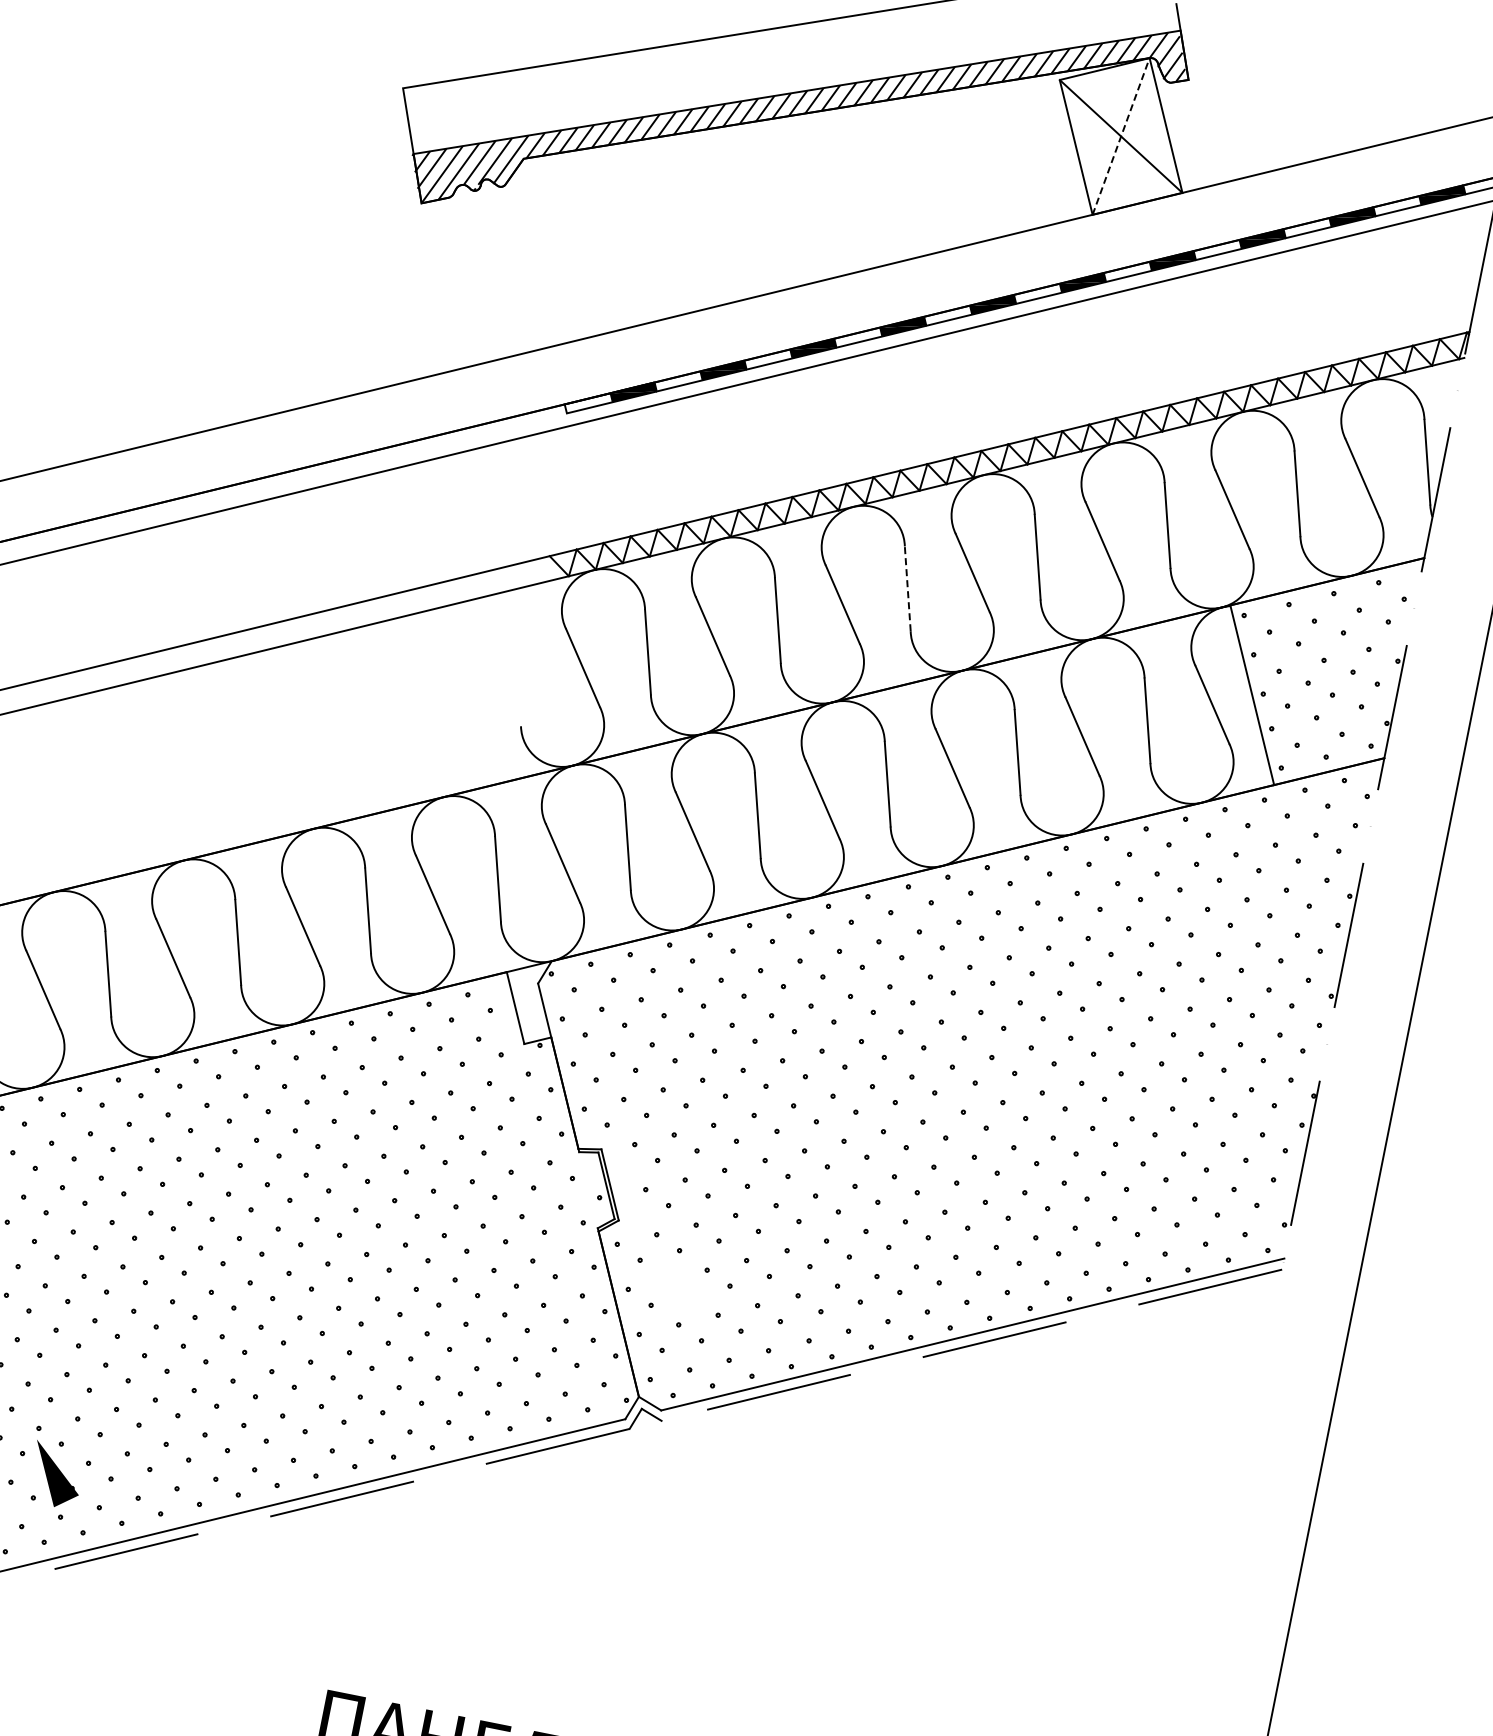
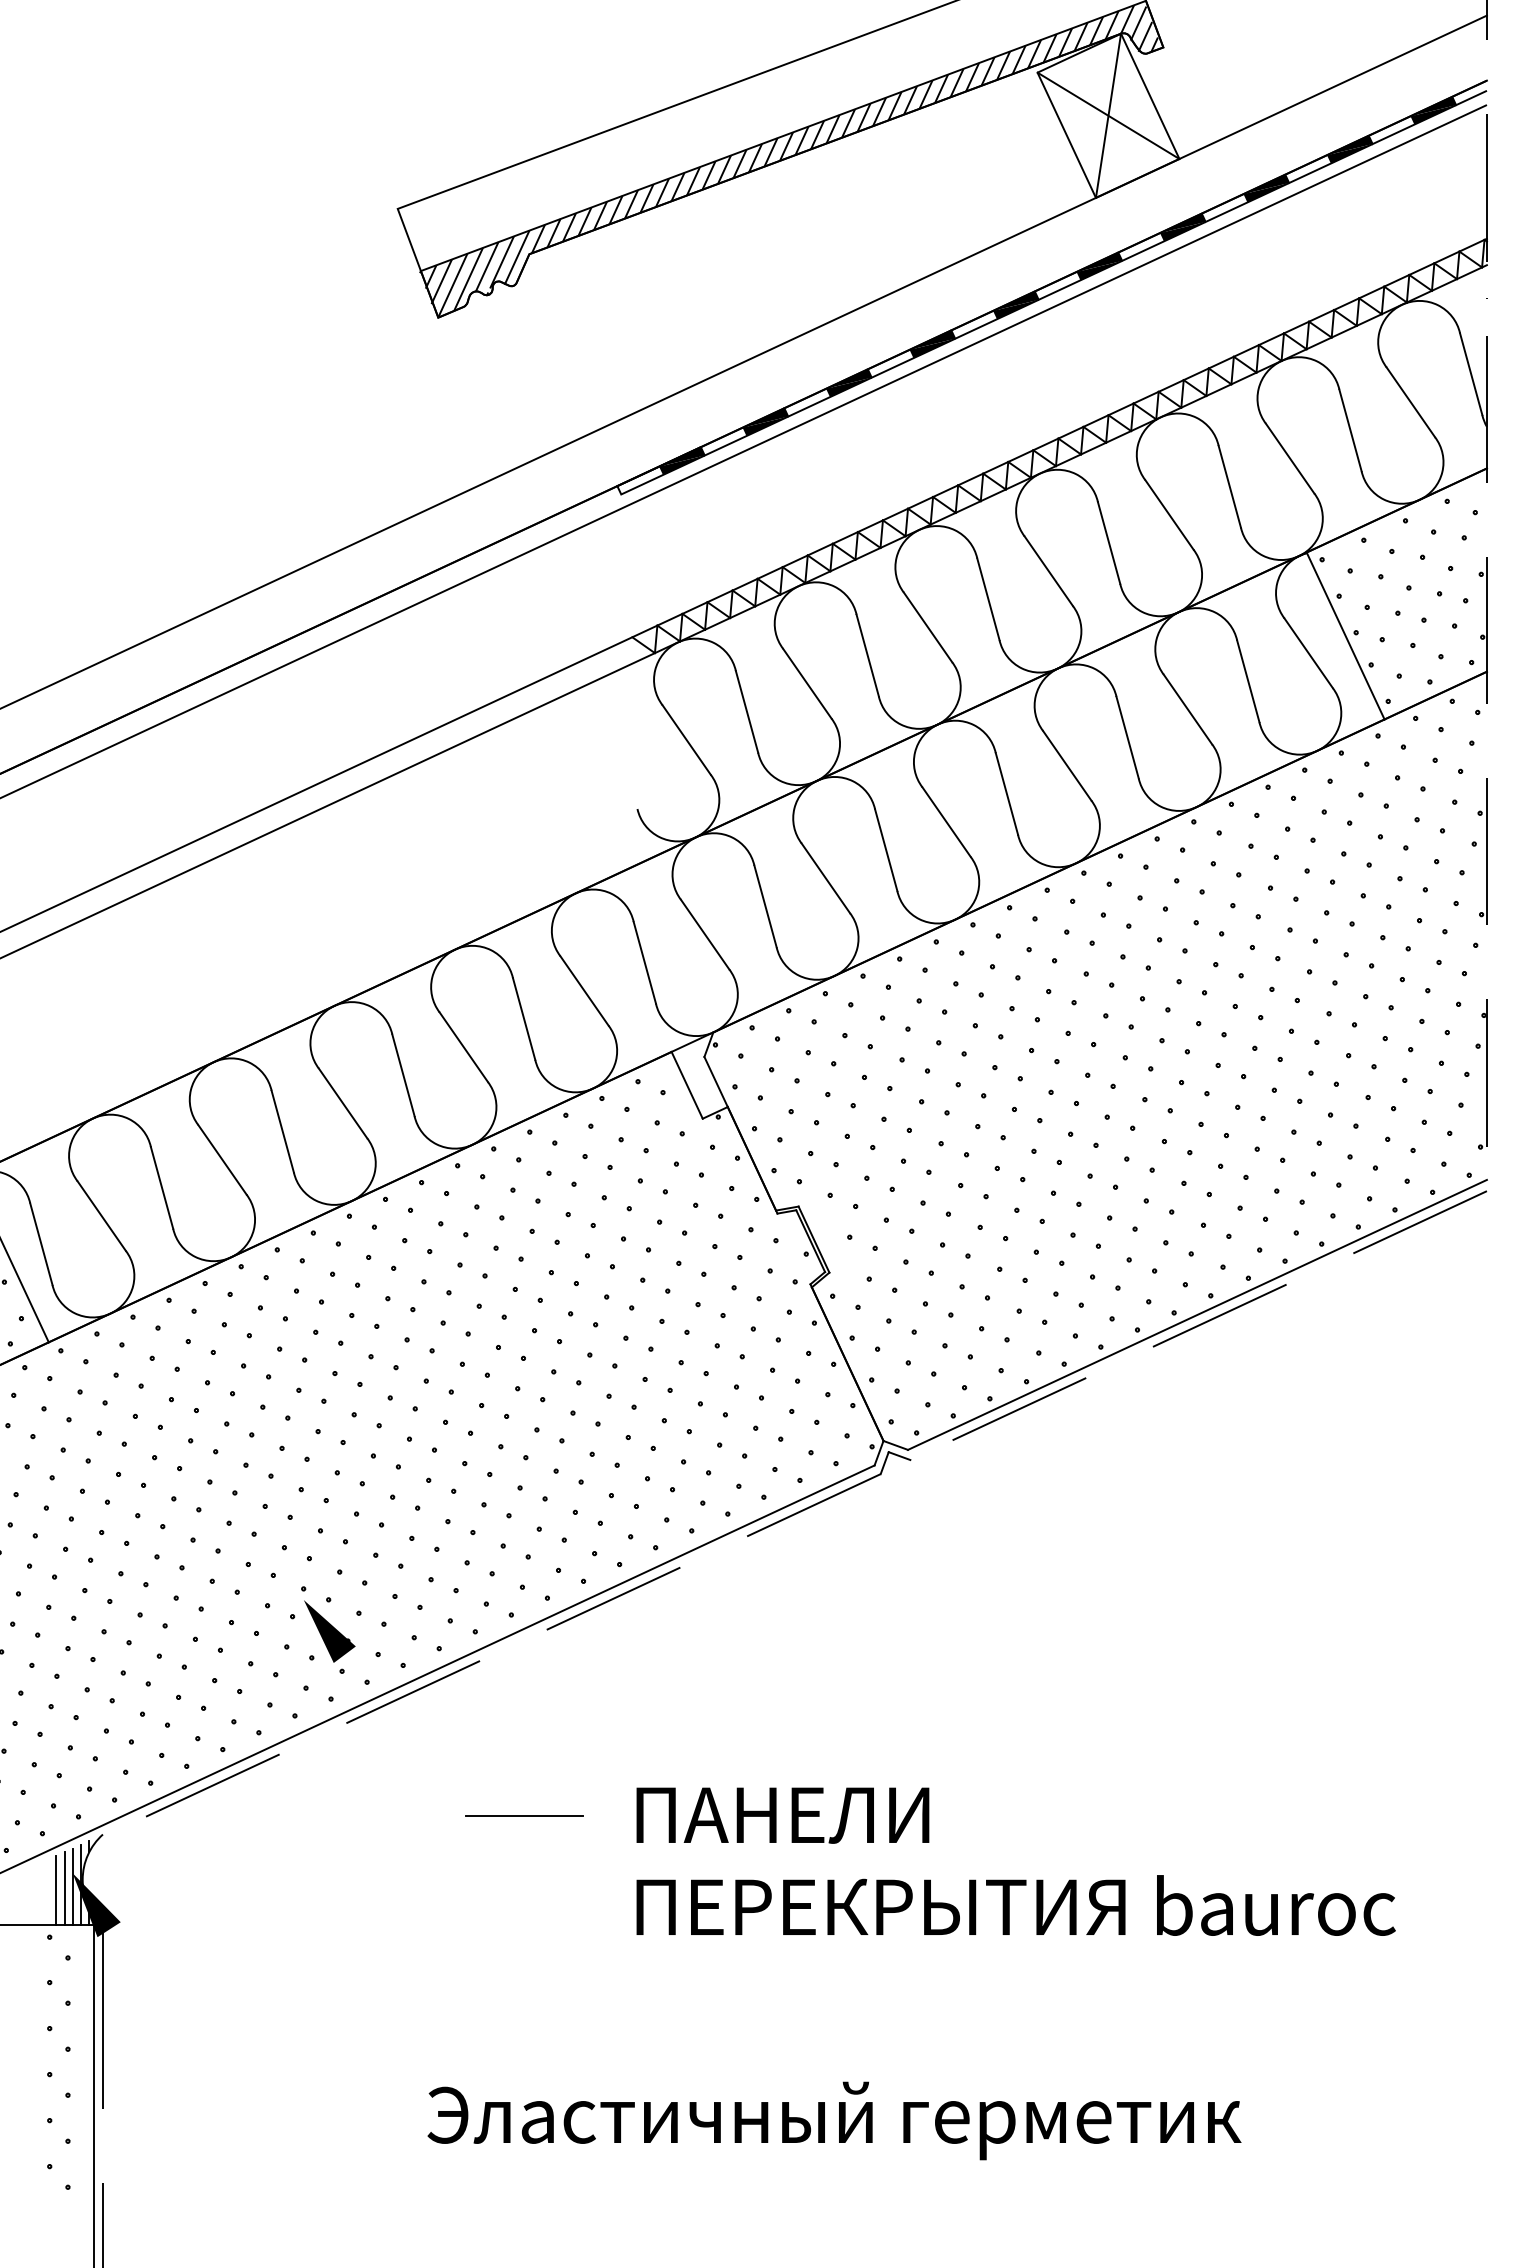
line: (1121, 136) -> (1108, 115), dashed -> solid
line: (908, 588) -> (988, 598), dashed -> solid
part: (670, 1280) -> (891, 1321), added
line: (211, 1695) -> (524, 1816), added

